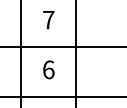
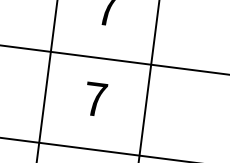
text: (48, 69) -> (95, 98), 6 -> 7

